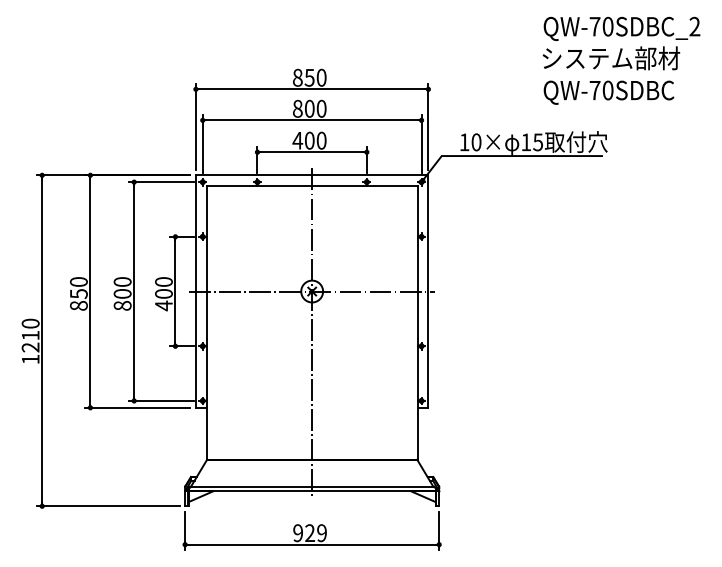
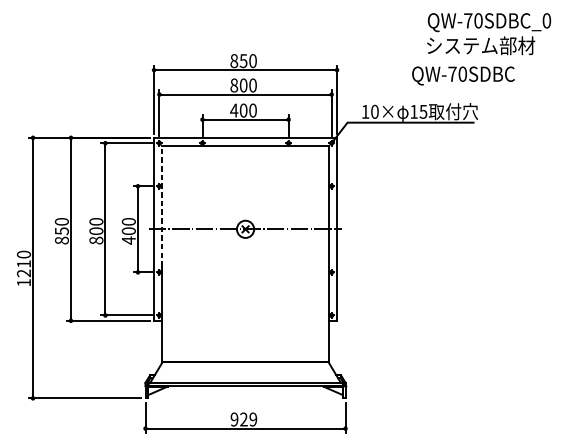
text: (694, 26) -> (546, 20), QW-70SDBC_2 -> QW-70SDBC_0
text: (608, 92) -> (463, 75), moved
line: (206, 262) -> (162, 206), solid -> dashed
line: (312, 332) -> (245, 261), removed

